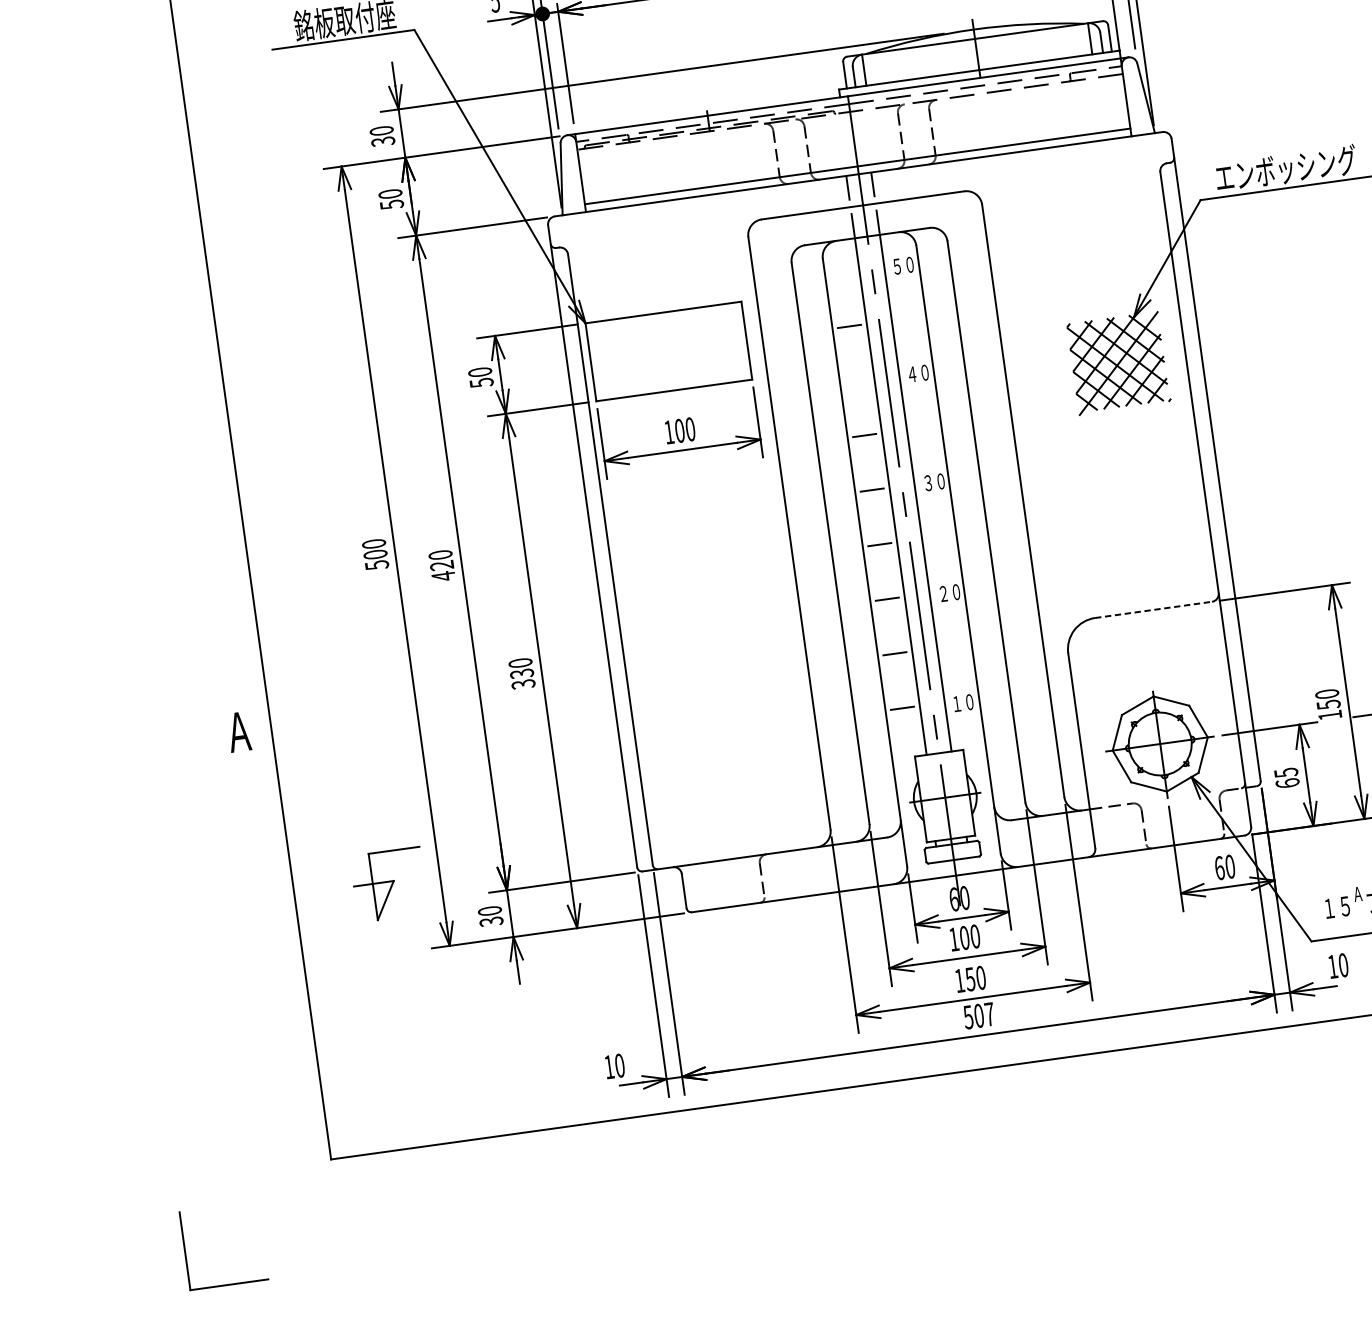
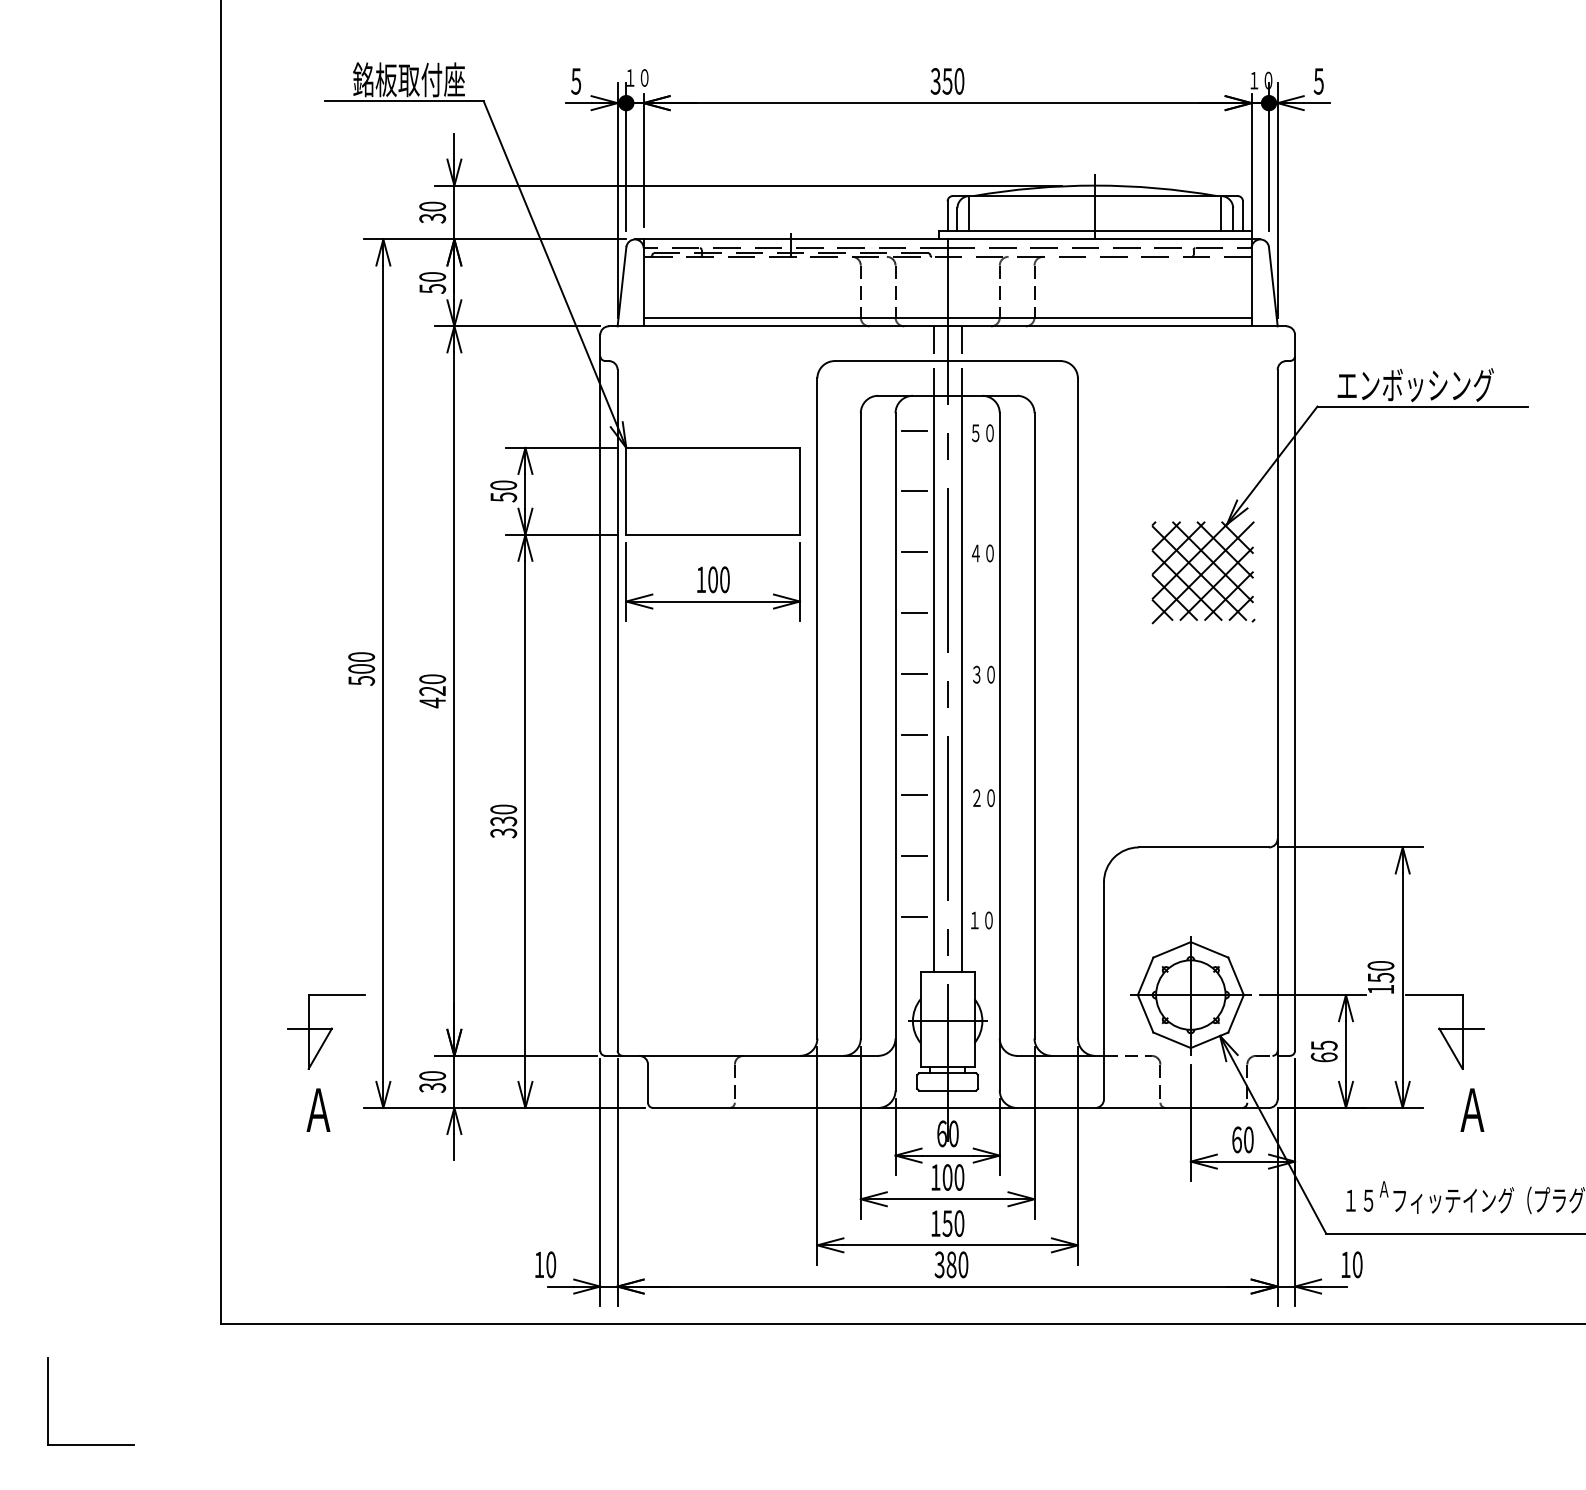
line: (841, 271) -> (914, 430), added
line: (857, 381) -> (914, 552), added
line: (1154, 609) -> (1204, 847), dashed -> solid
text: (239, 731) -> (318, 1109), moved
text: (979, 1015) -> (951, 1264), 507 -> 380

